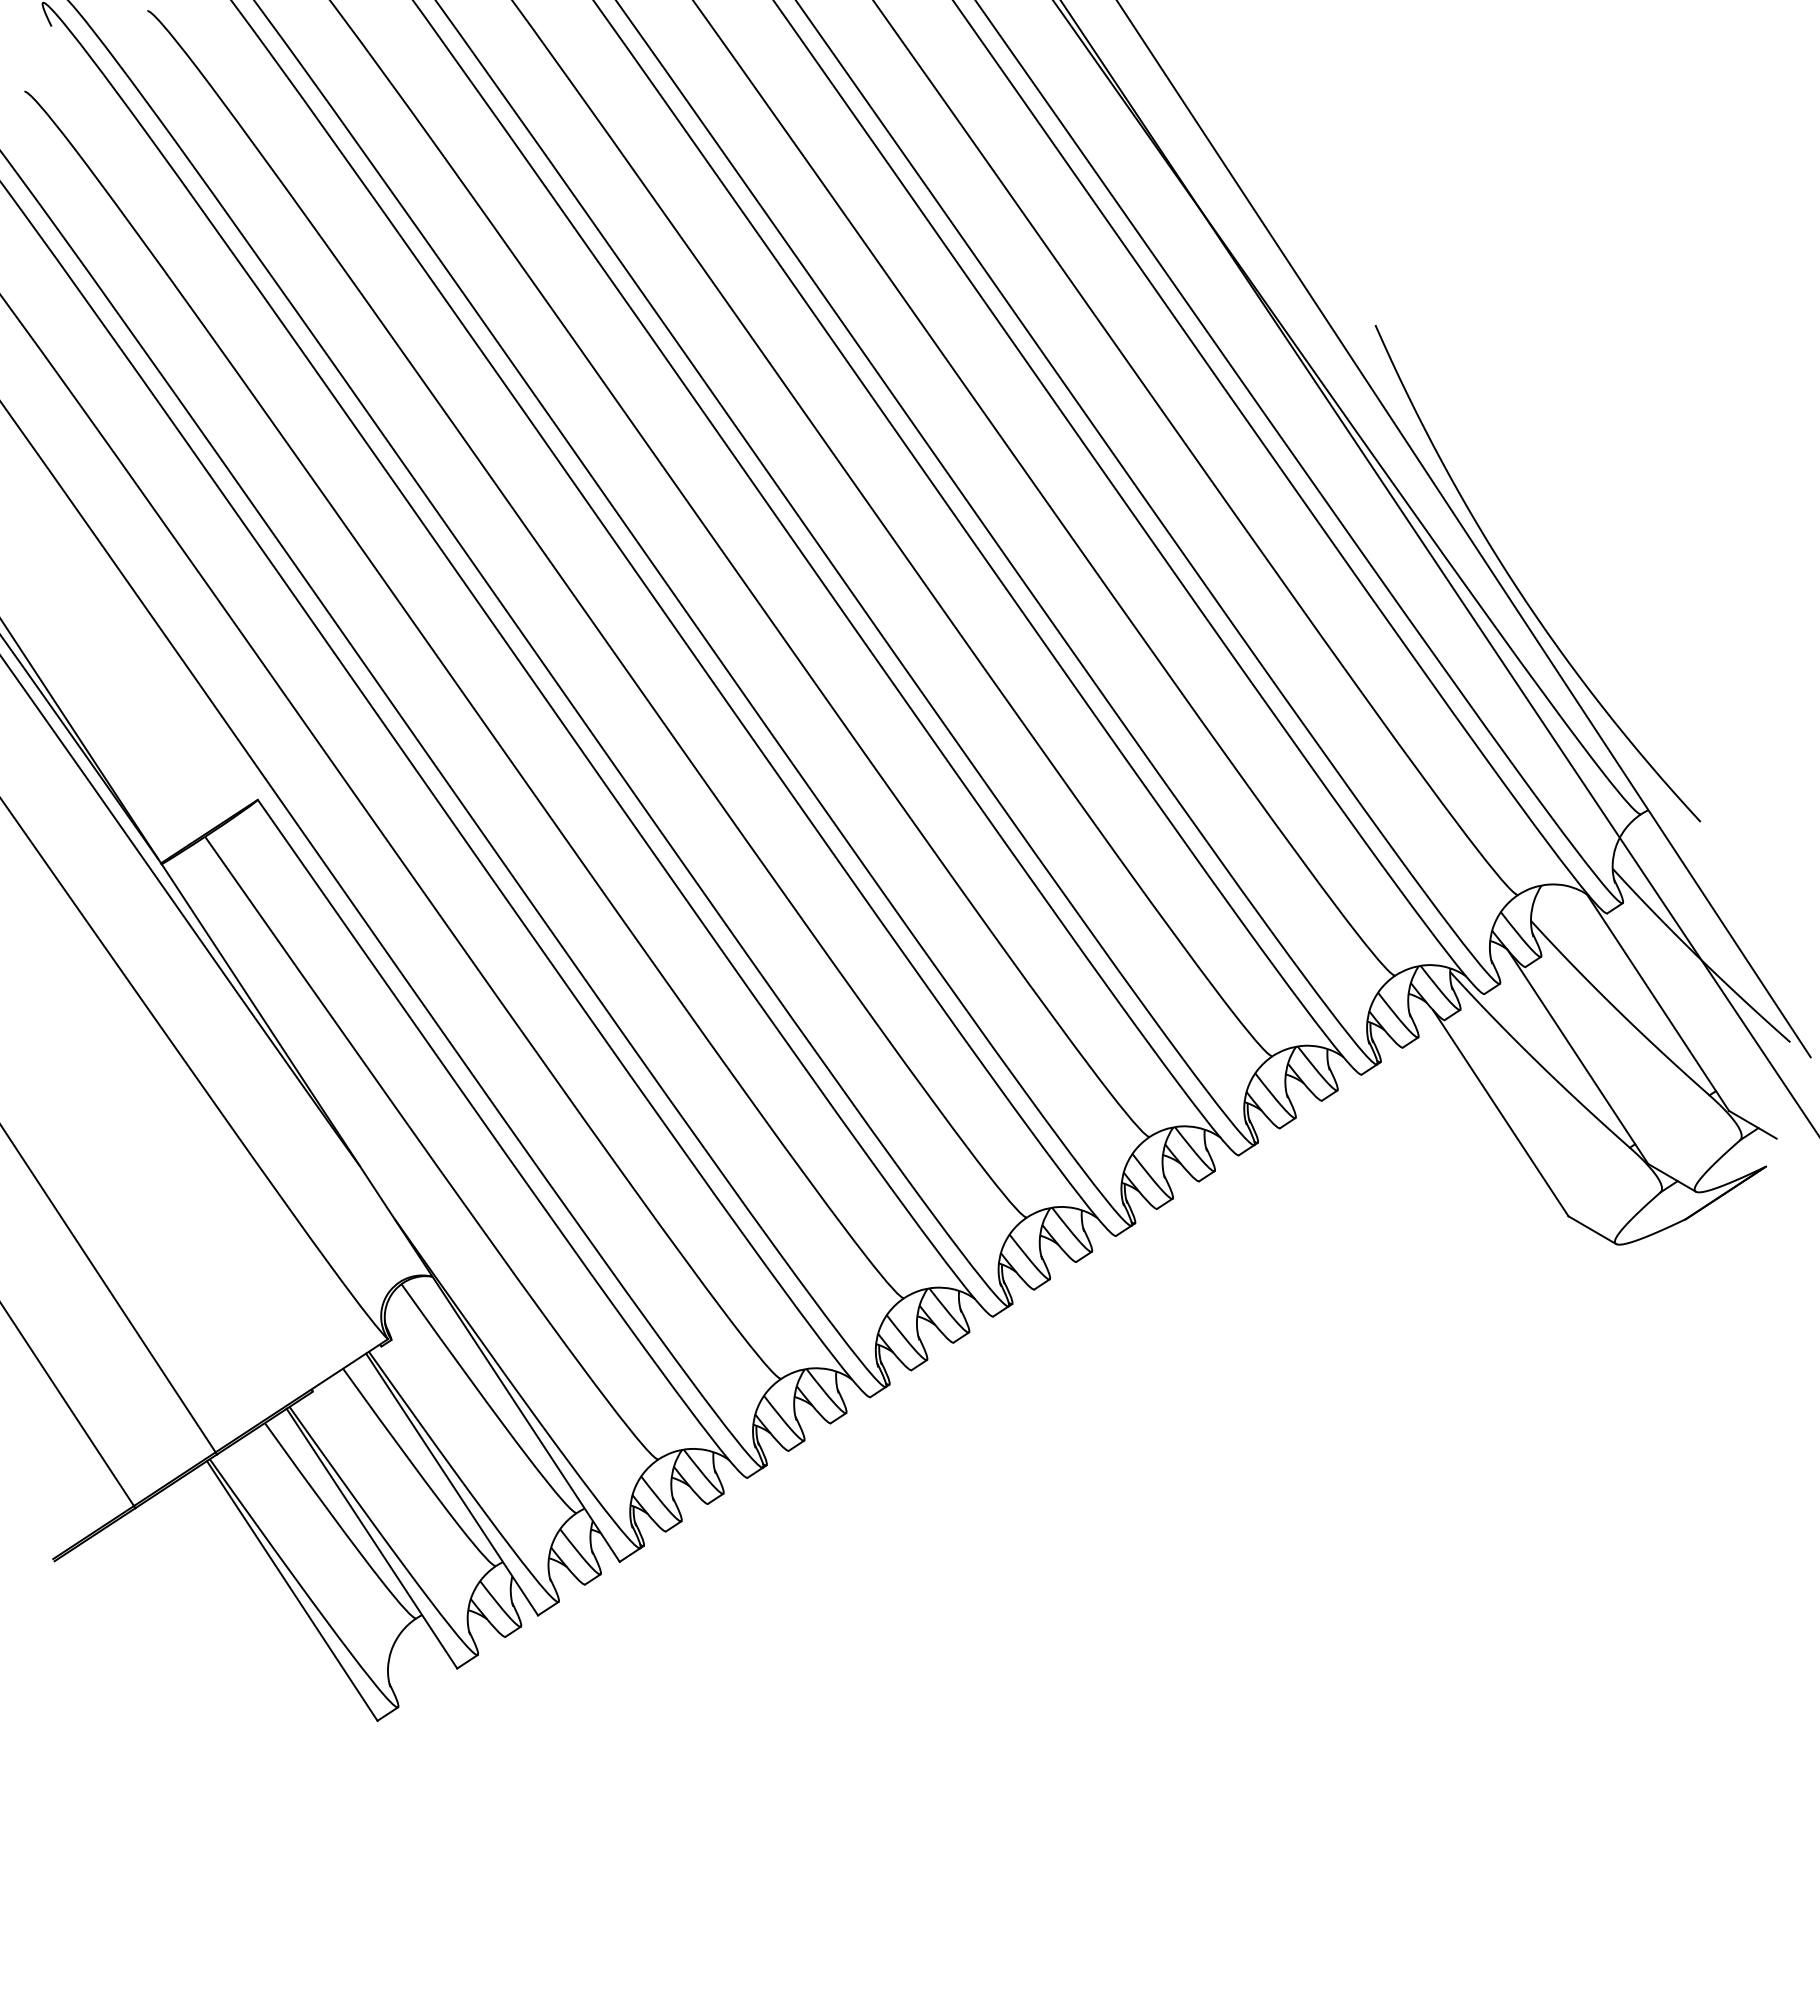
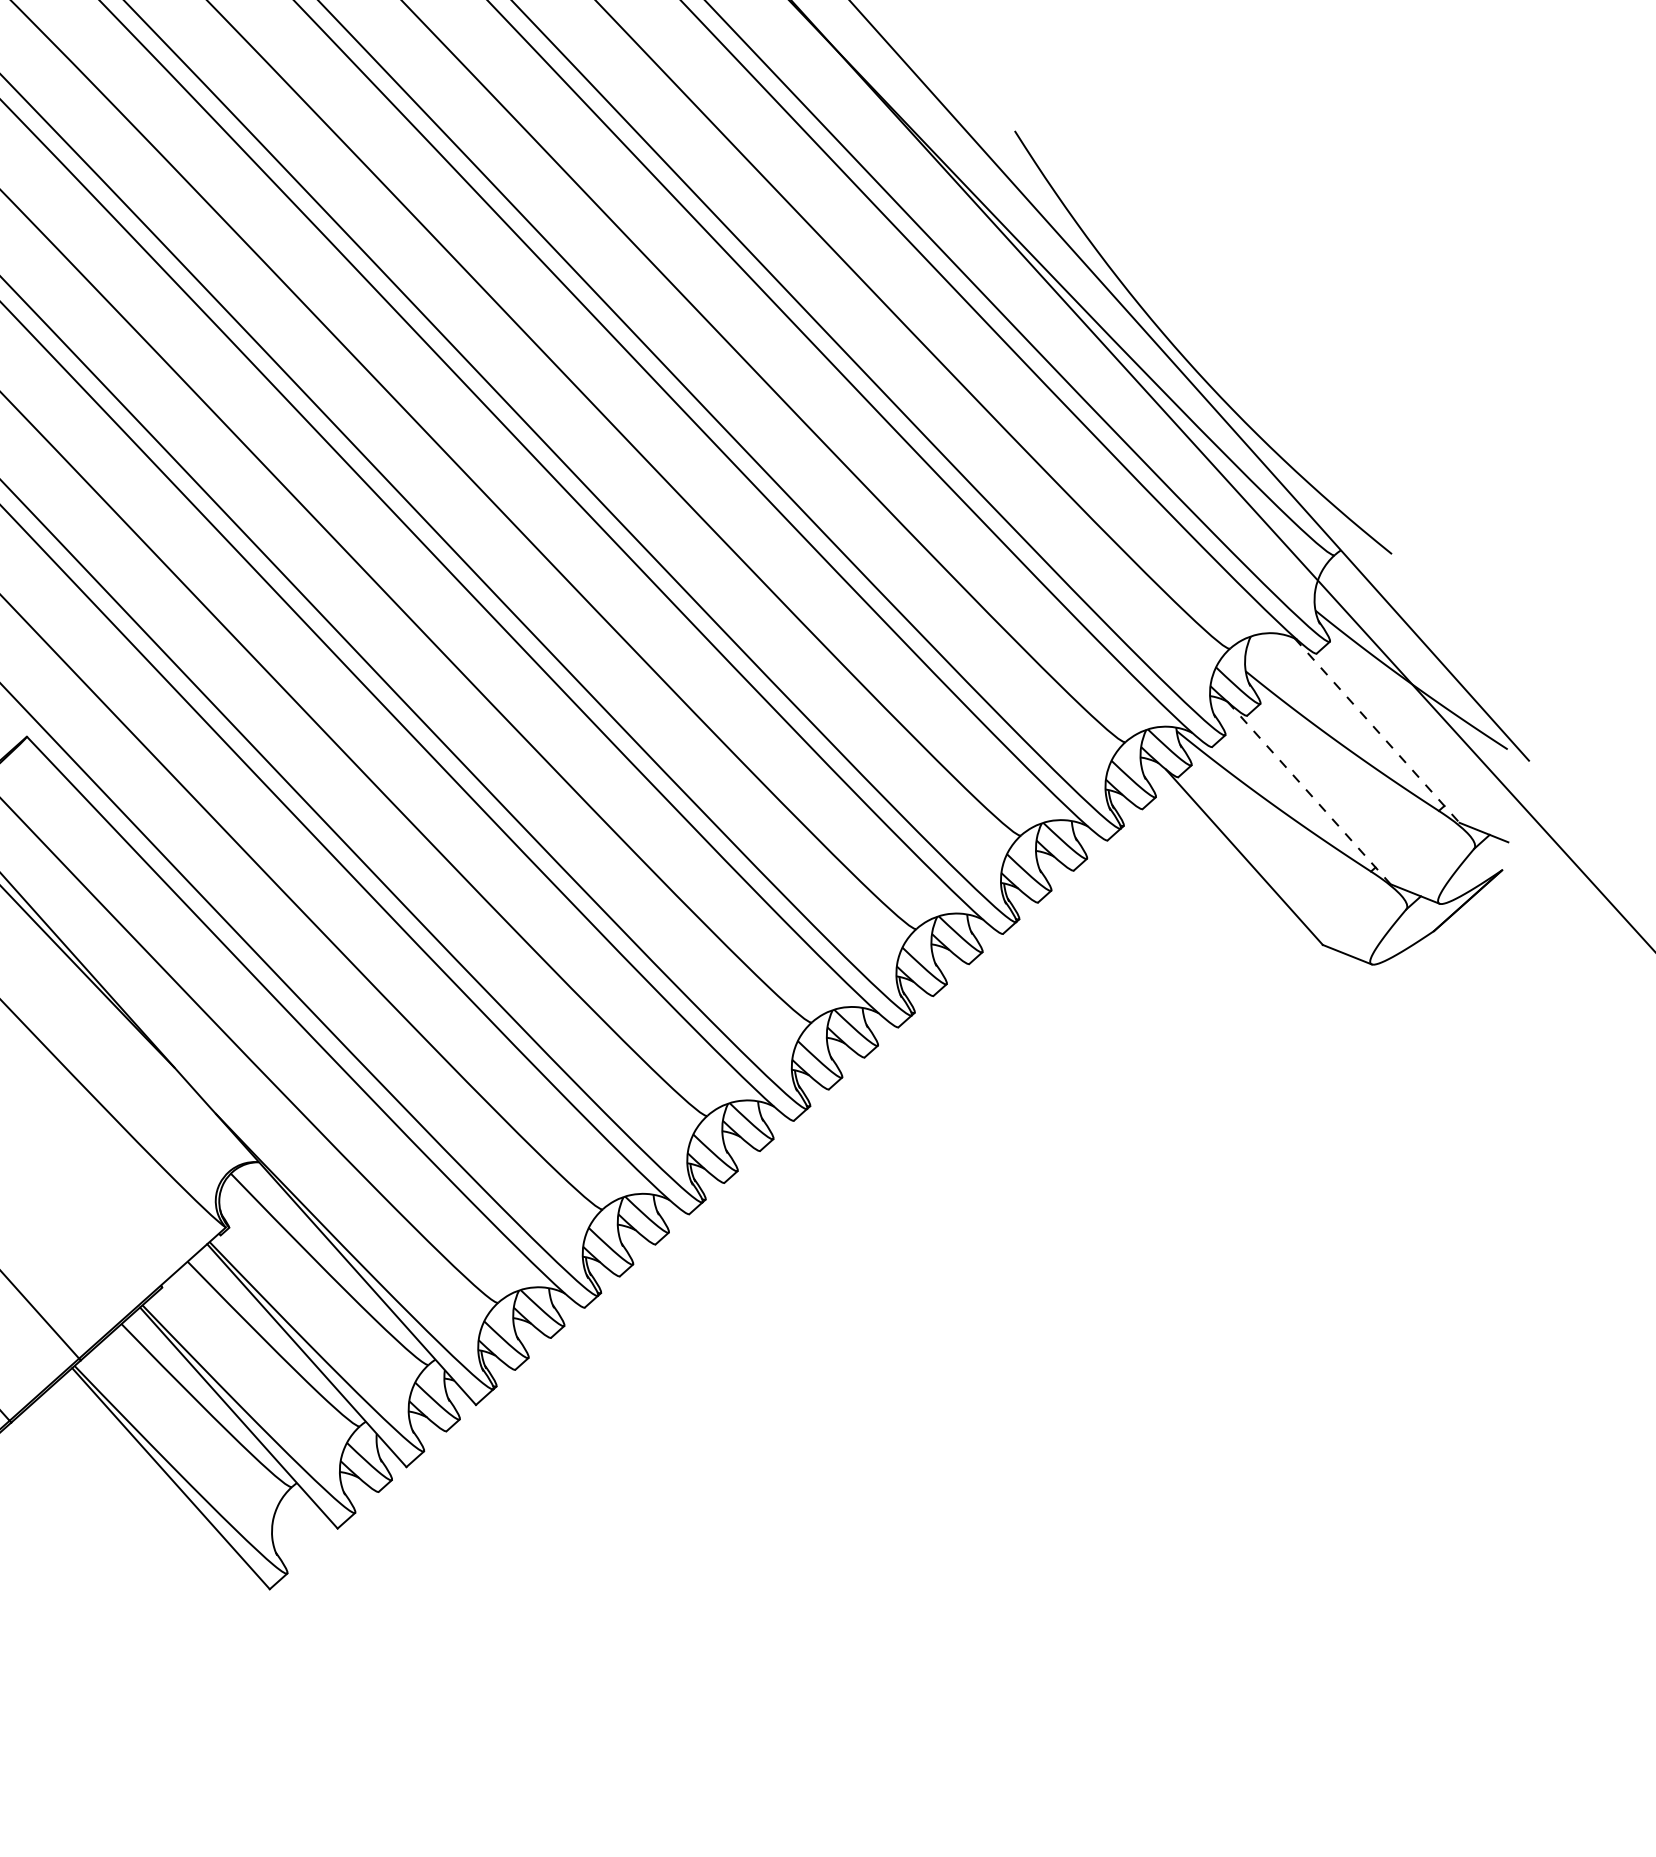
line: (1657, 1002) -> (1376, 730), solid -> dashed
line: (1578, 1057) -> (1309, 793), solid -> dashed

